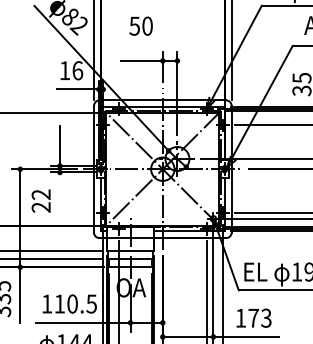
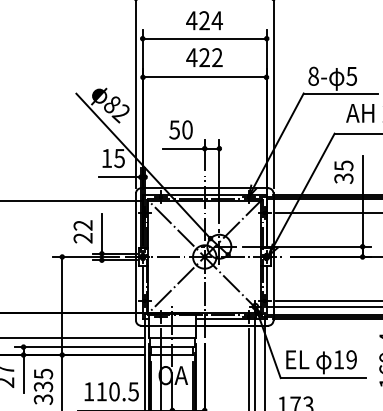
text: (140, 25) -> (180, 129), moved
text: (77, 70) -> (119, 158), 16 -> 15
text: (40, 200) -> (82, 231), moved

